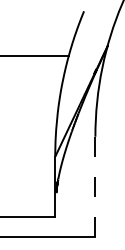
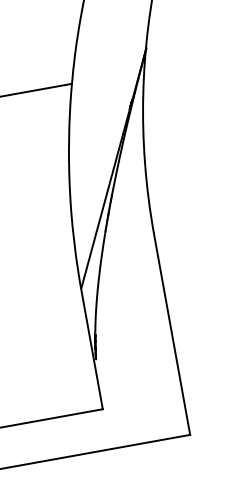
line: (95, 187) -> (172, 335), dashed -> solid

